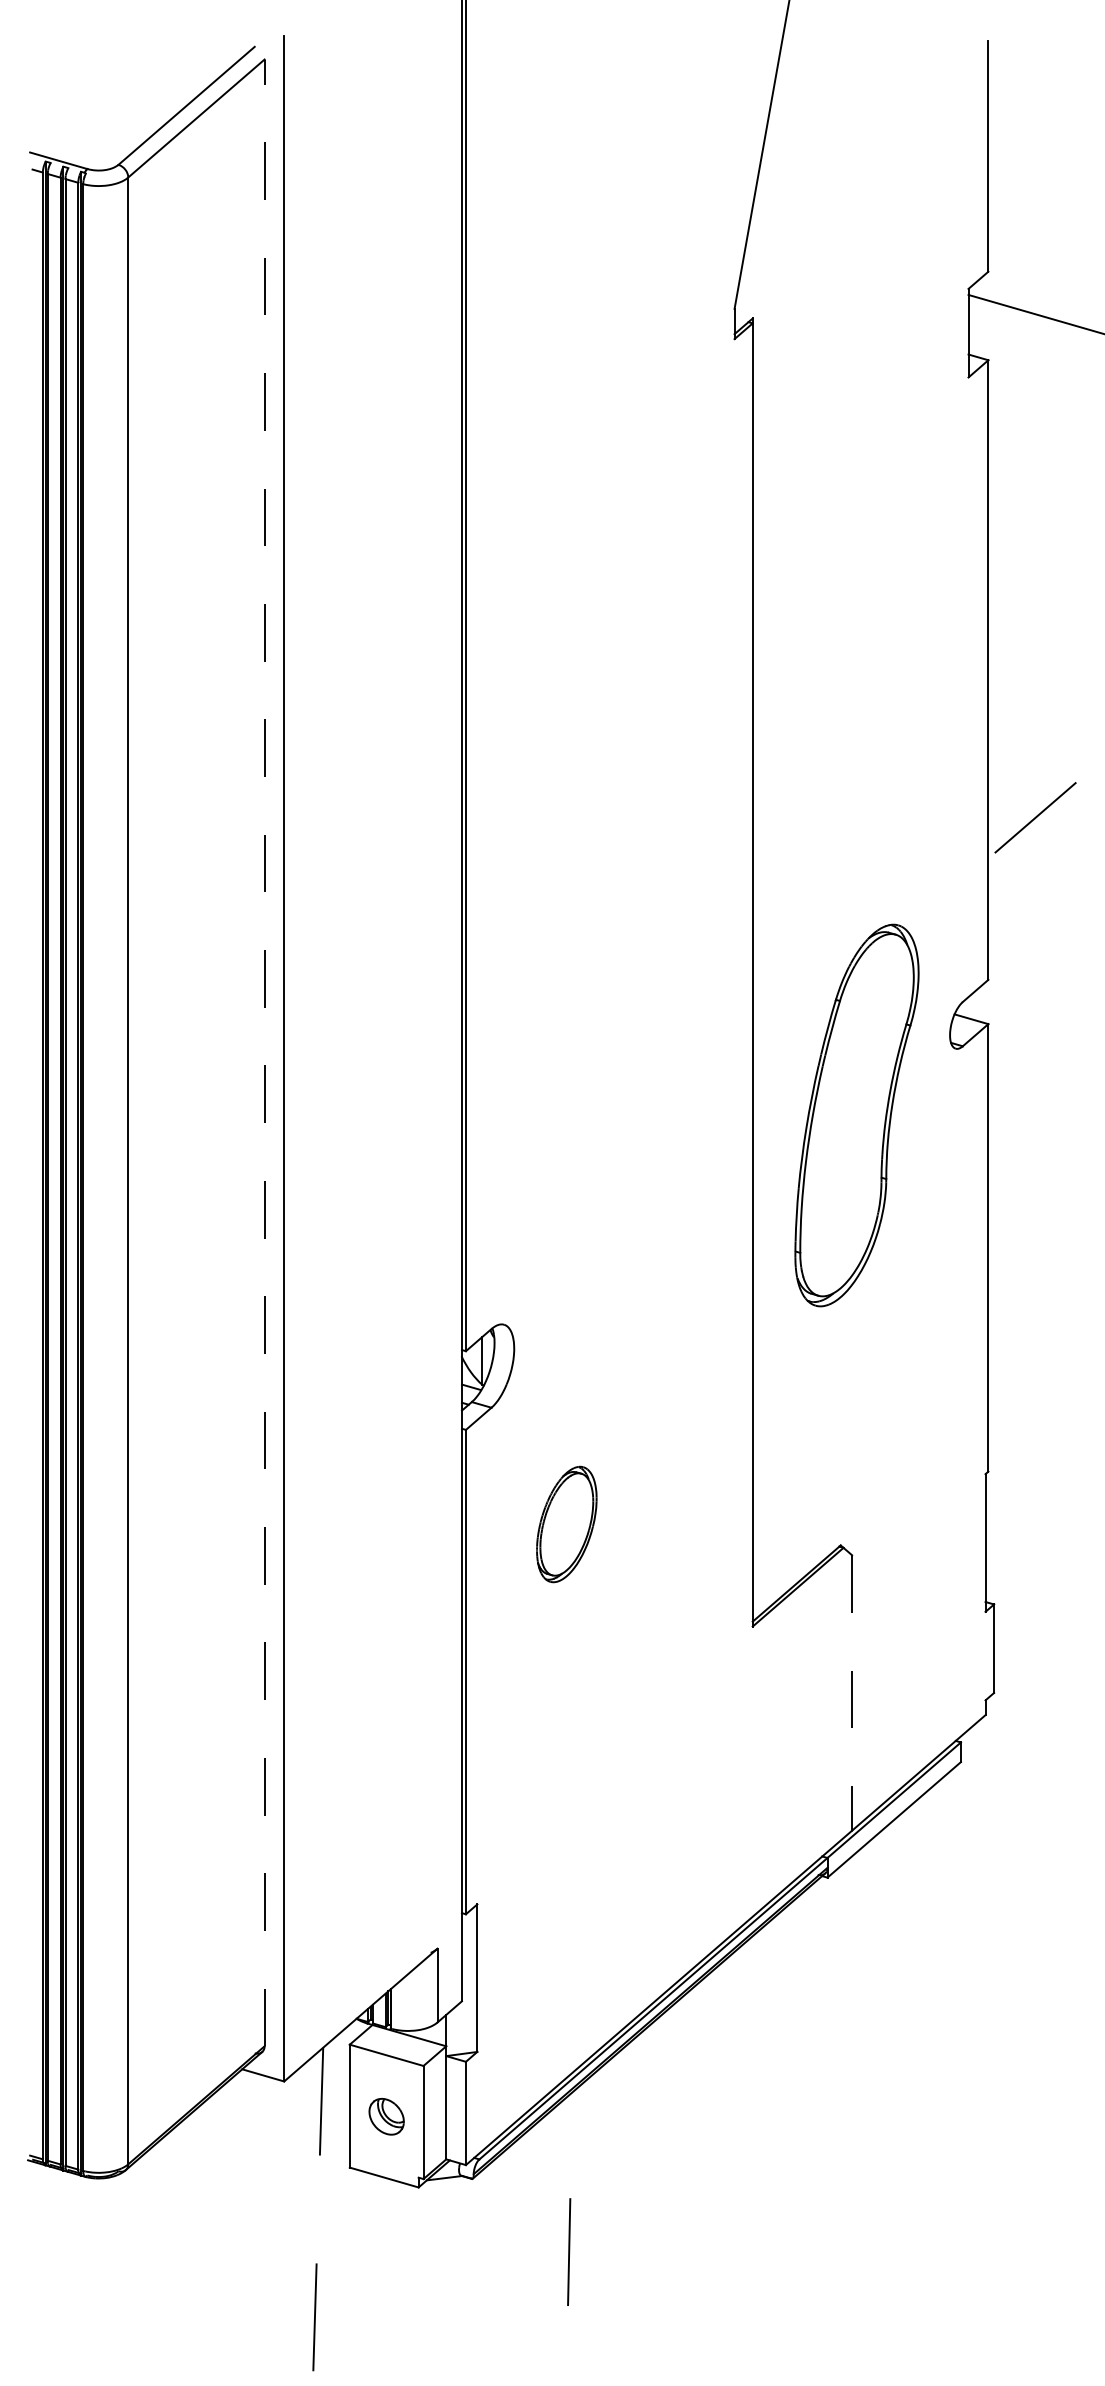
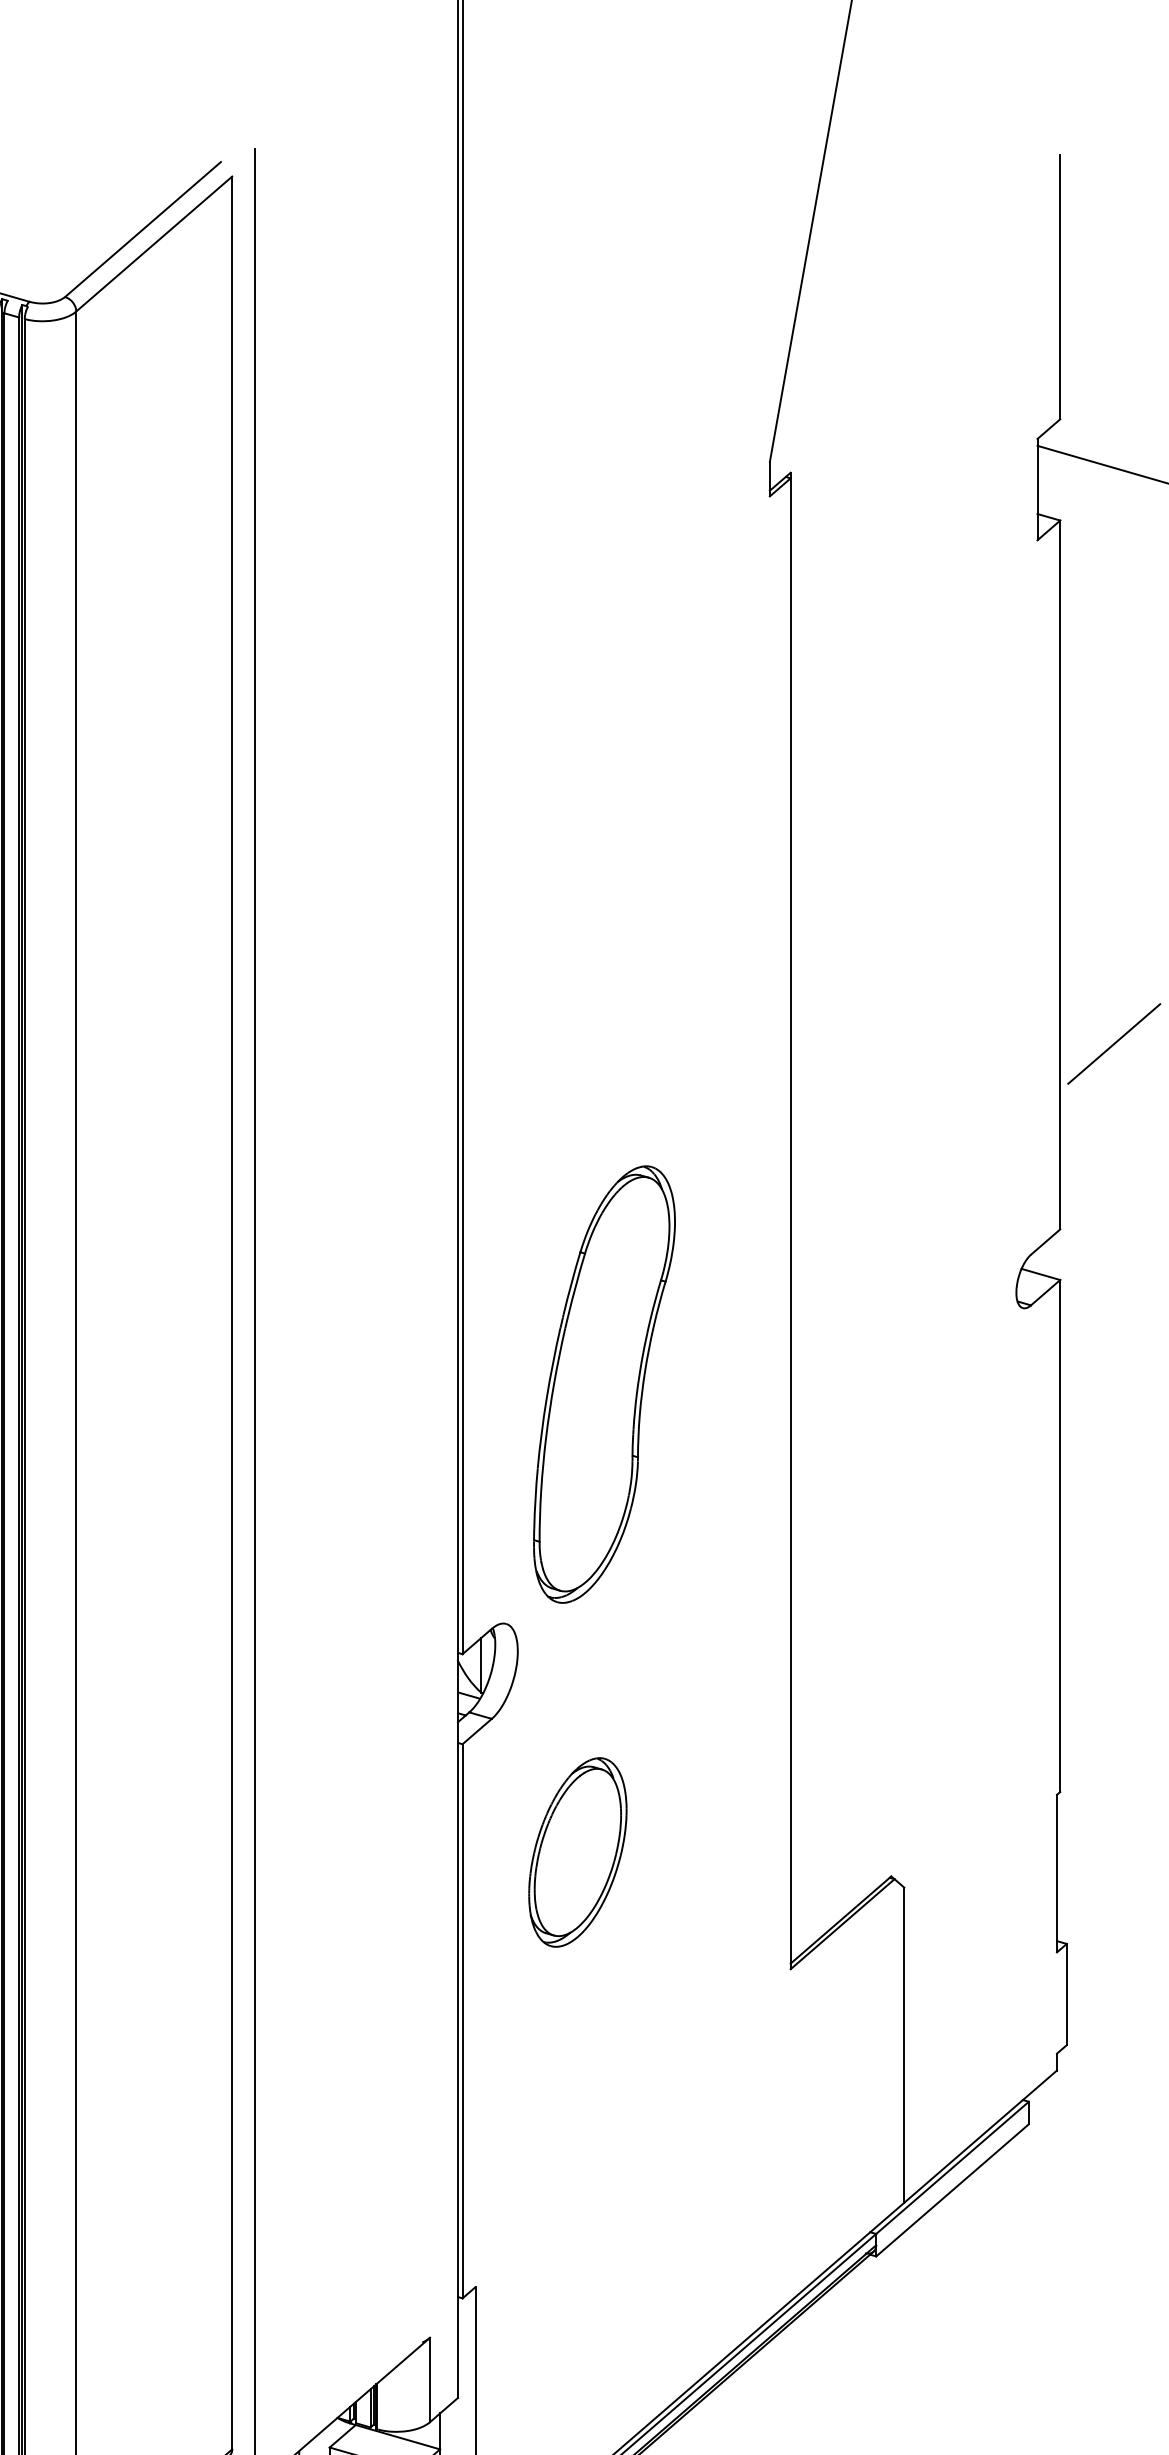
line: (264, 1052) -> (232, 1312), dashed -> solid
part: (856, 1115) -> (603, 1384), moved
part: (566, 1524) -> (577, 1852), size x1.43
line: (852, 1692) -> (904, 2044), dashed -> solid

